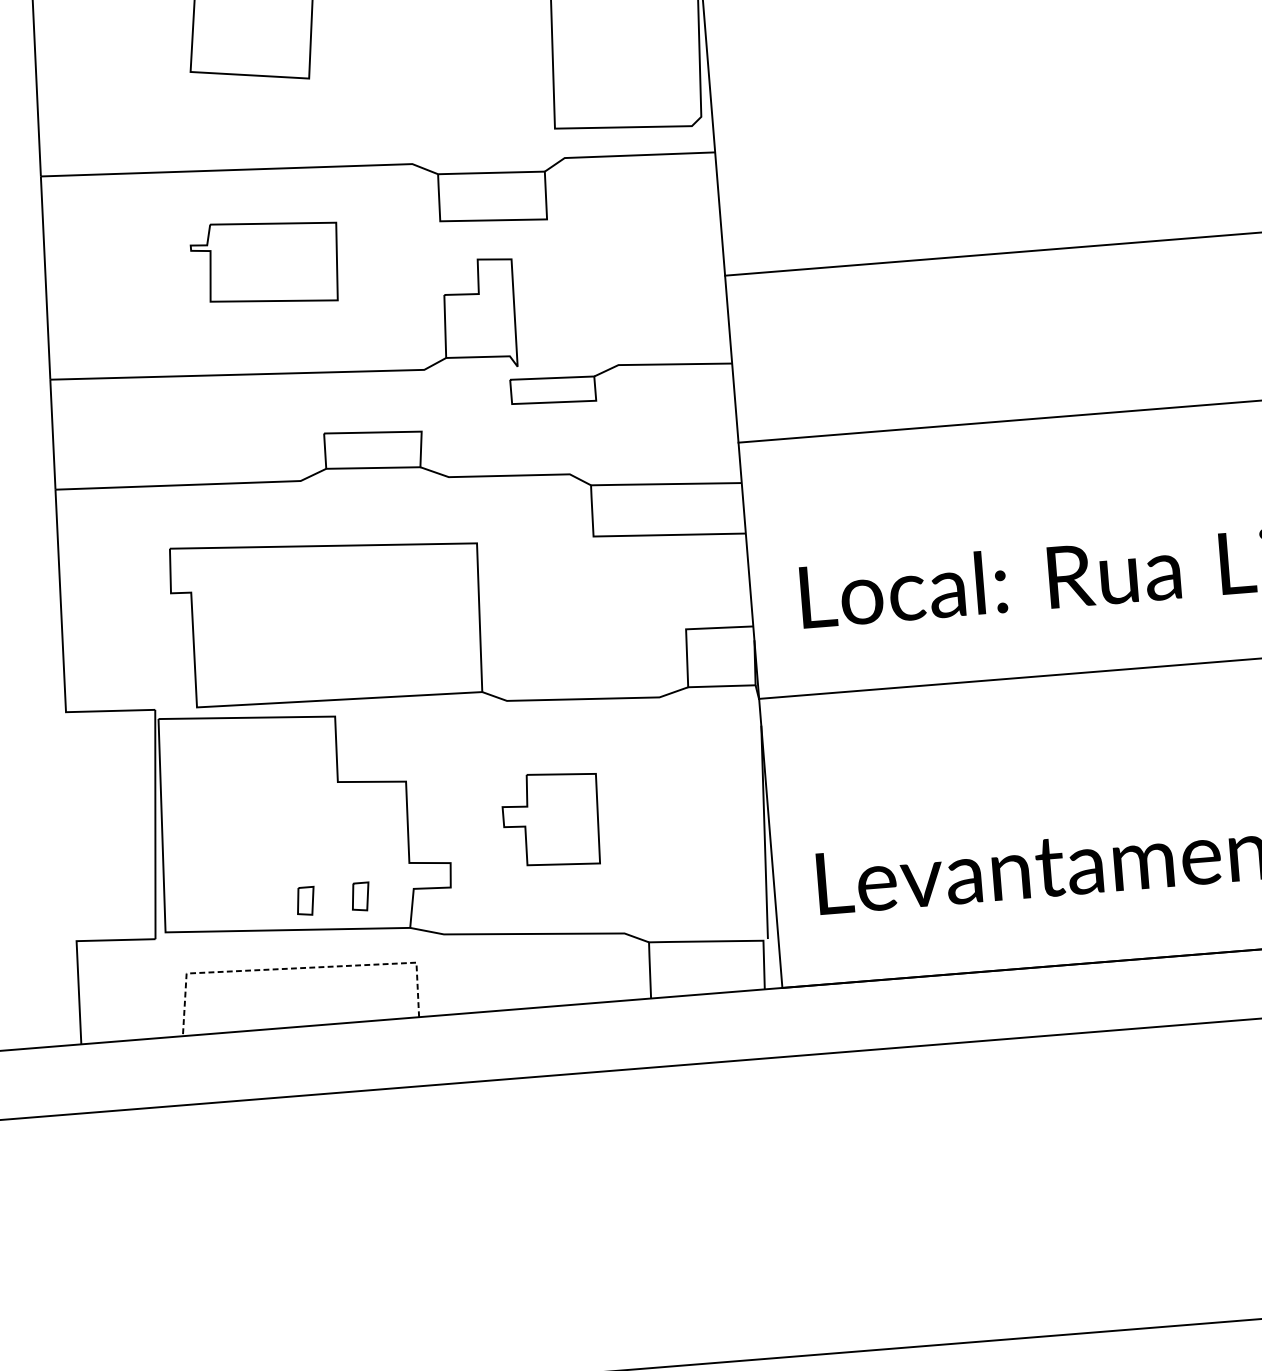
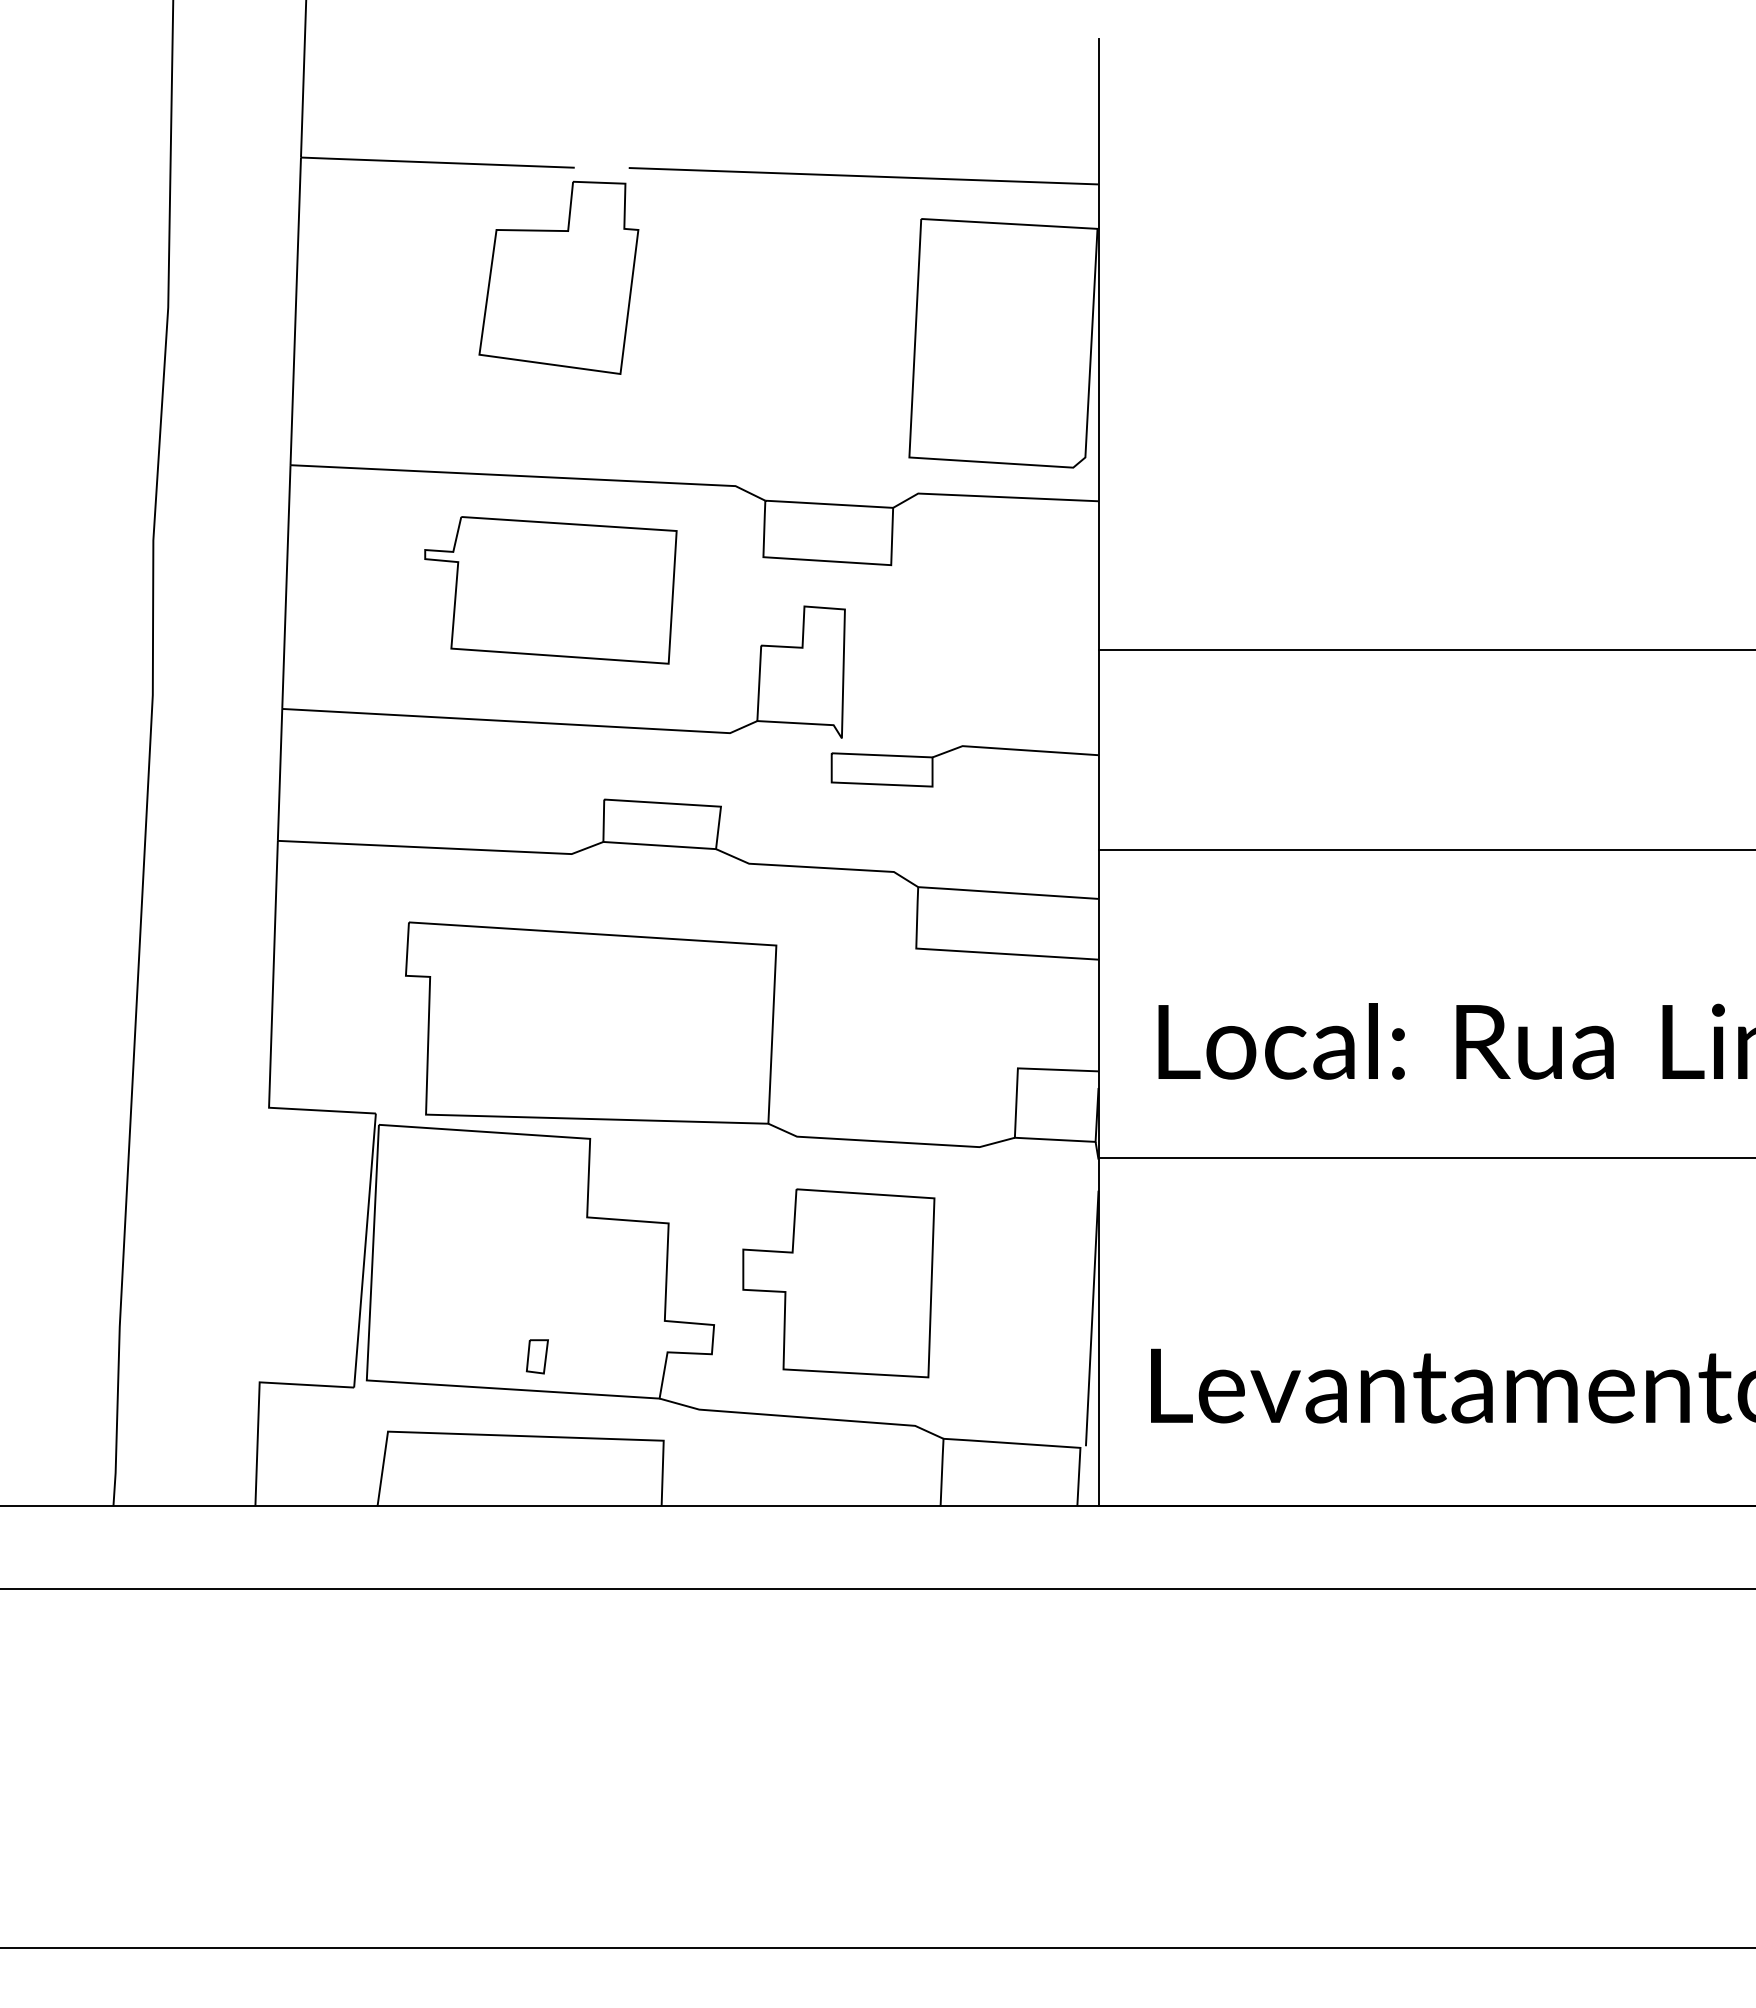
part: (265, 263) -> (550, 590), size x1.43
part: (551, 820) -> (838, 1283), size x1.67
part: (359, 896) -> (602, 1356), removed
line: (297, 968) -> (520, 1436), dashed -> solid

